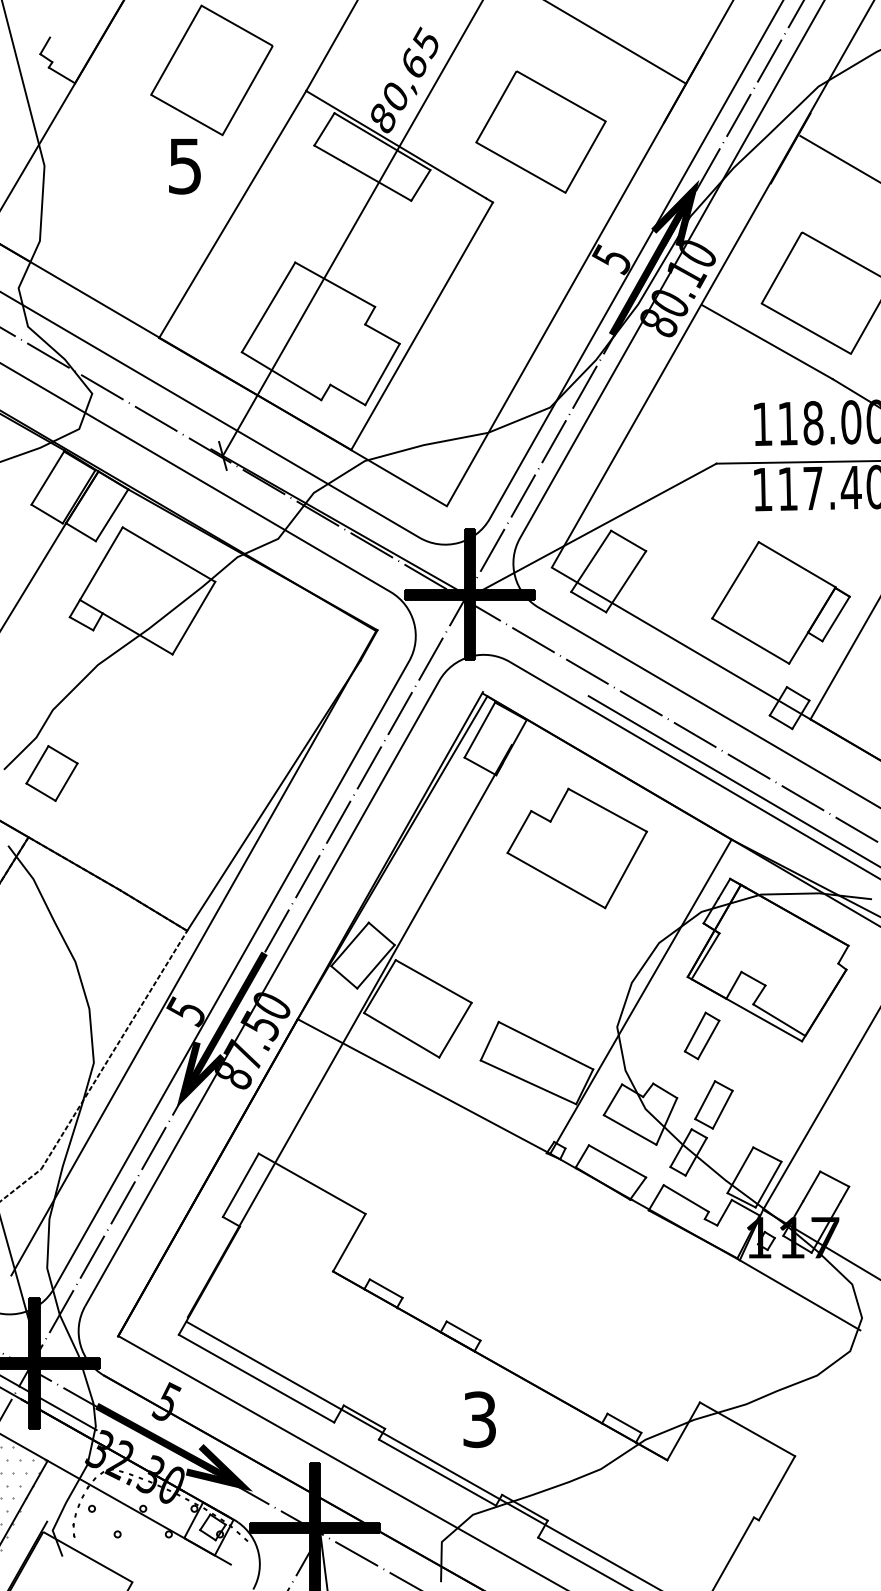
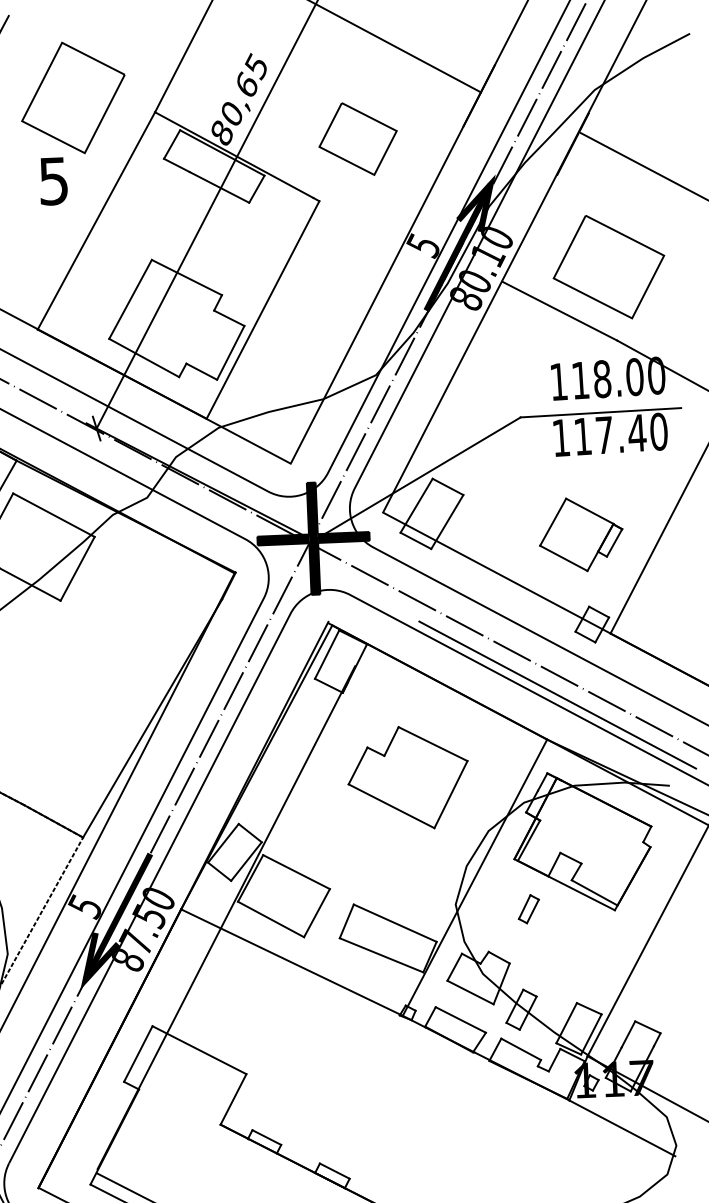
part: (540, 131) -> (357, 138), size x0.7
part: (780, 602) -> (580, 534), size x0.7
part: (577, 848) -> (408, 778), moved
part: (701, 1035) -> (528, 908), size x0.7
part: (713, 1104) -> (541, 967), removed

